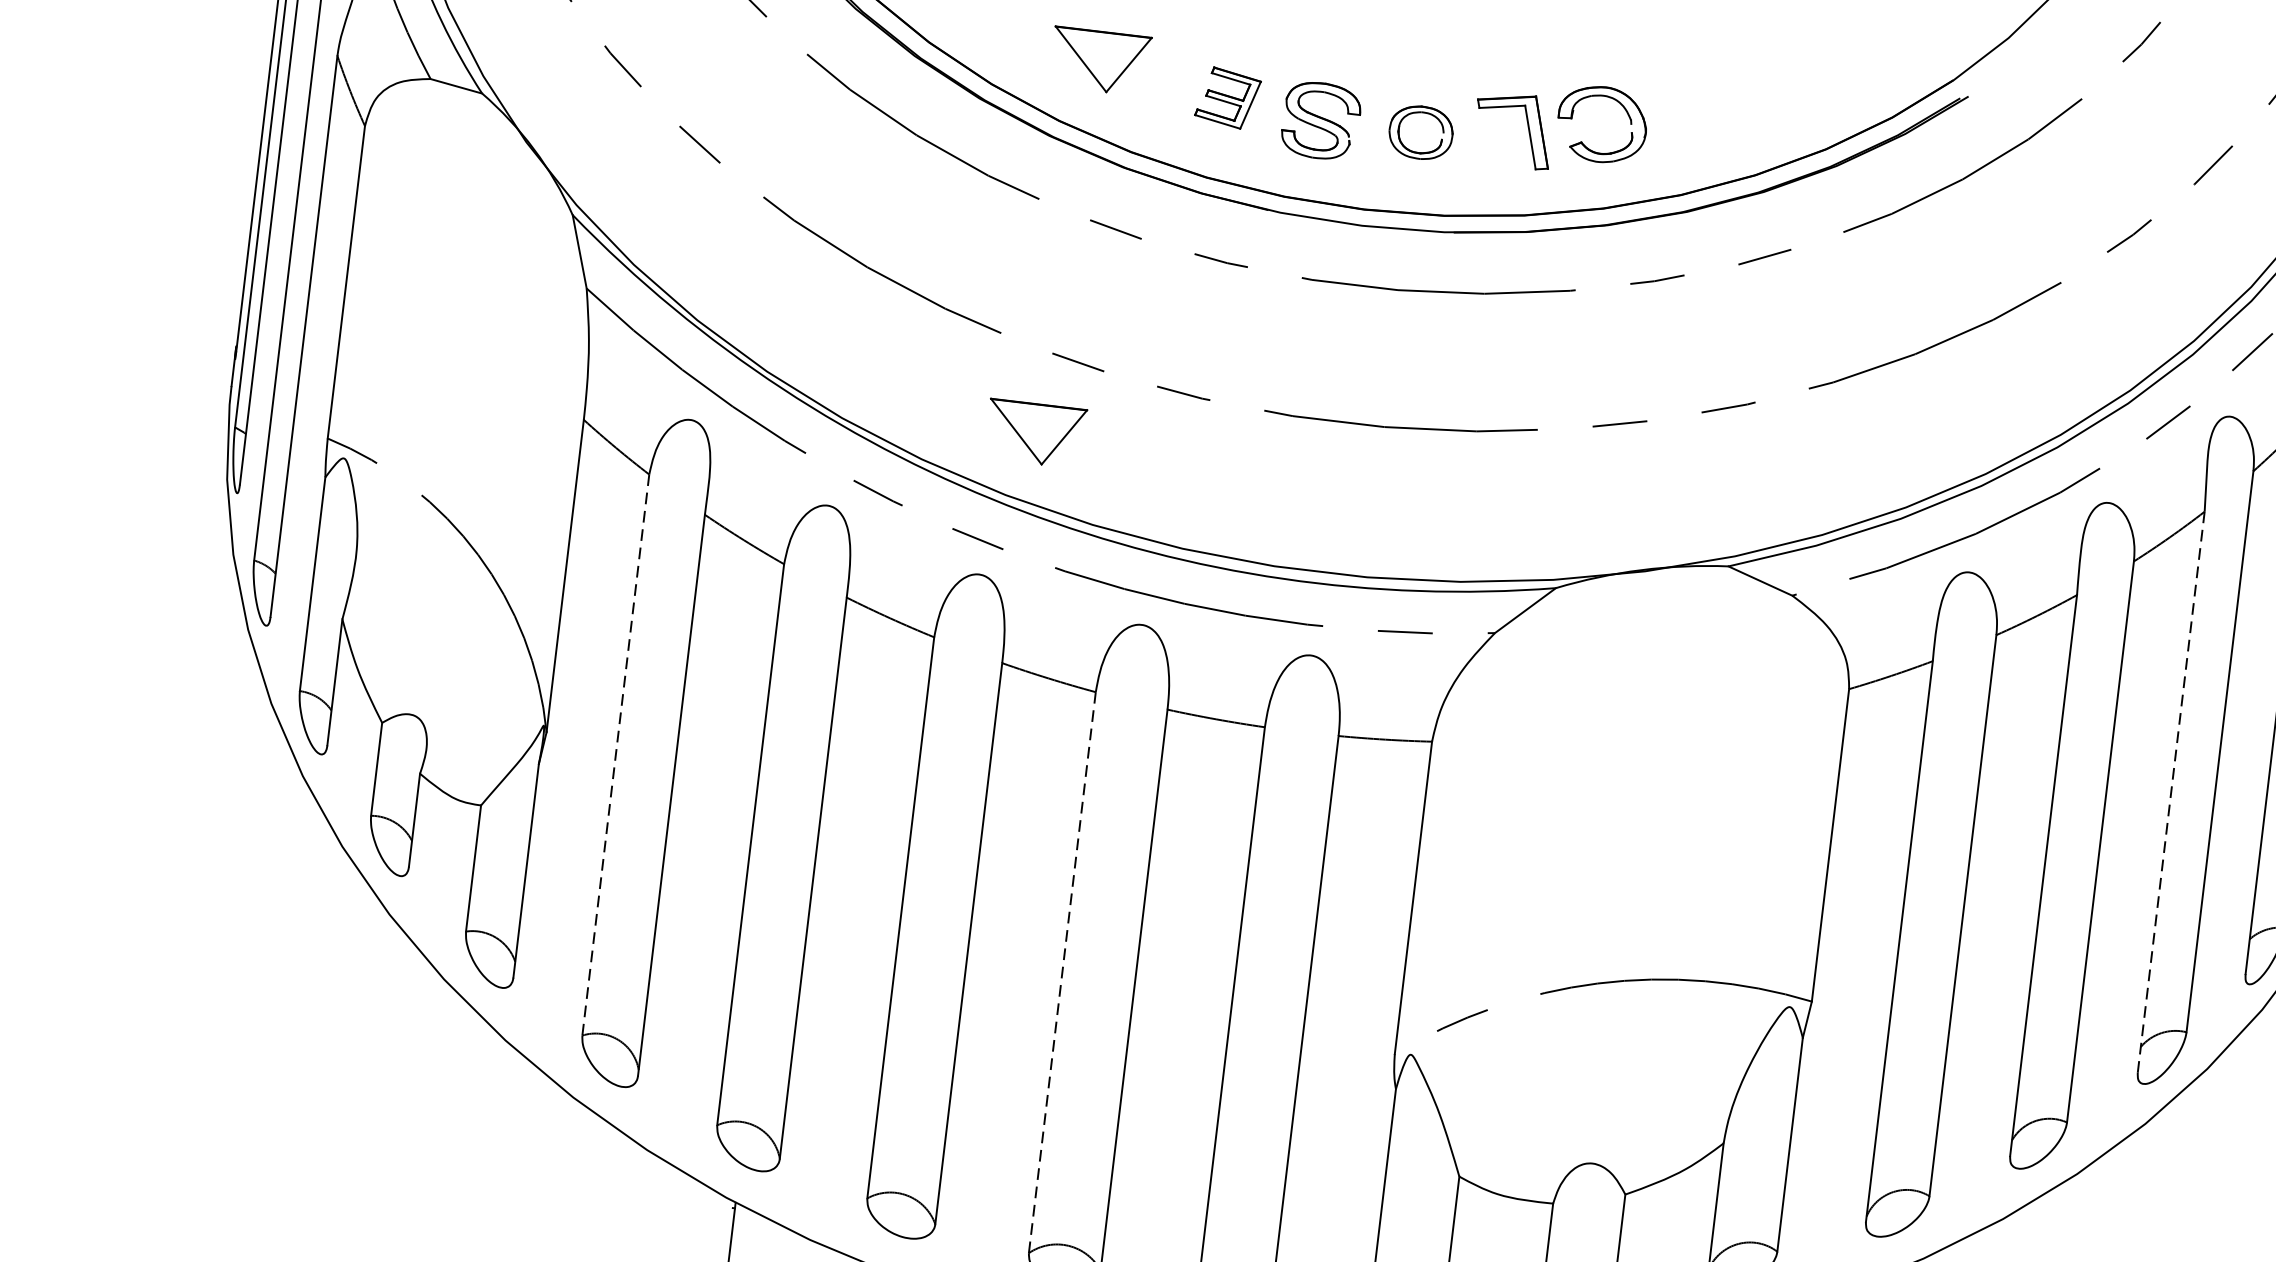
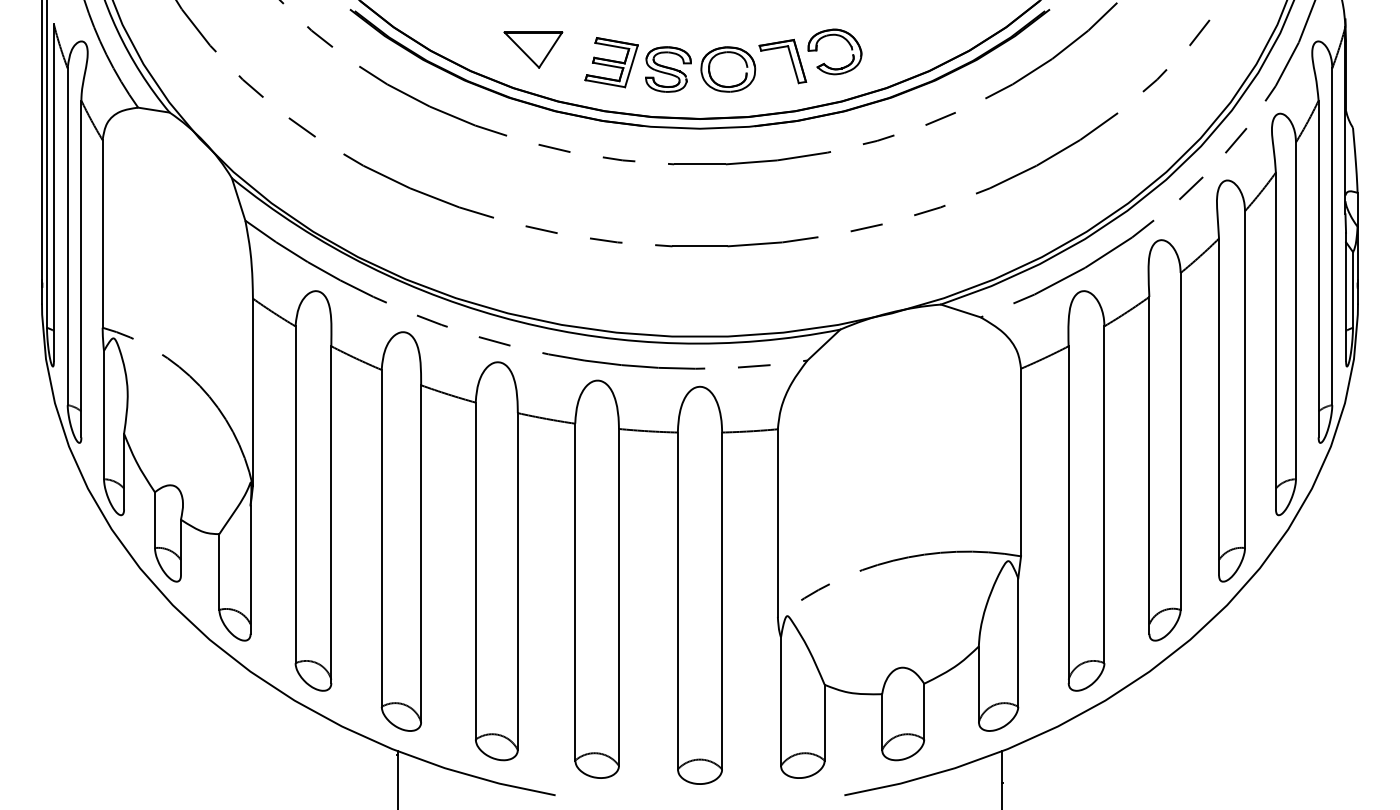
part: (1227, 97) -> (611, 62), size x1.43
part: (1421, 132) -> (728, 69), size x1.43
part: (1035, 433) -> (521, 274), removed
line: (615, 754) -> (295, 494), dashed -> solid
line: (2172, 791) -> (1219, 406), dashed -> solid
line: (1062, 971) -> (575, 591), dashed -> solid

